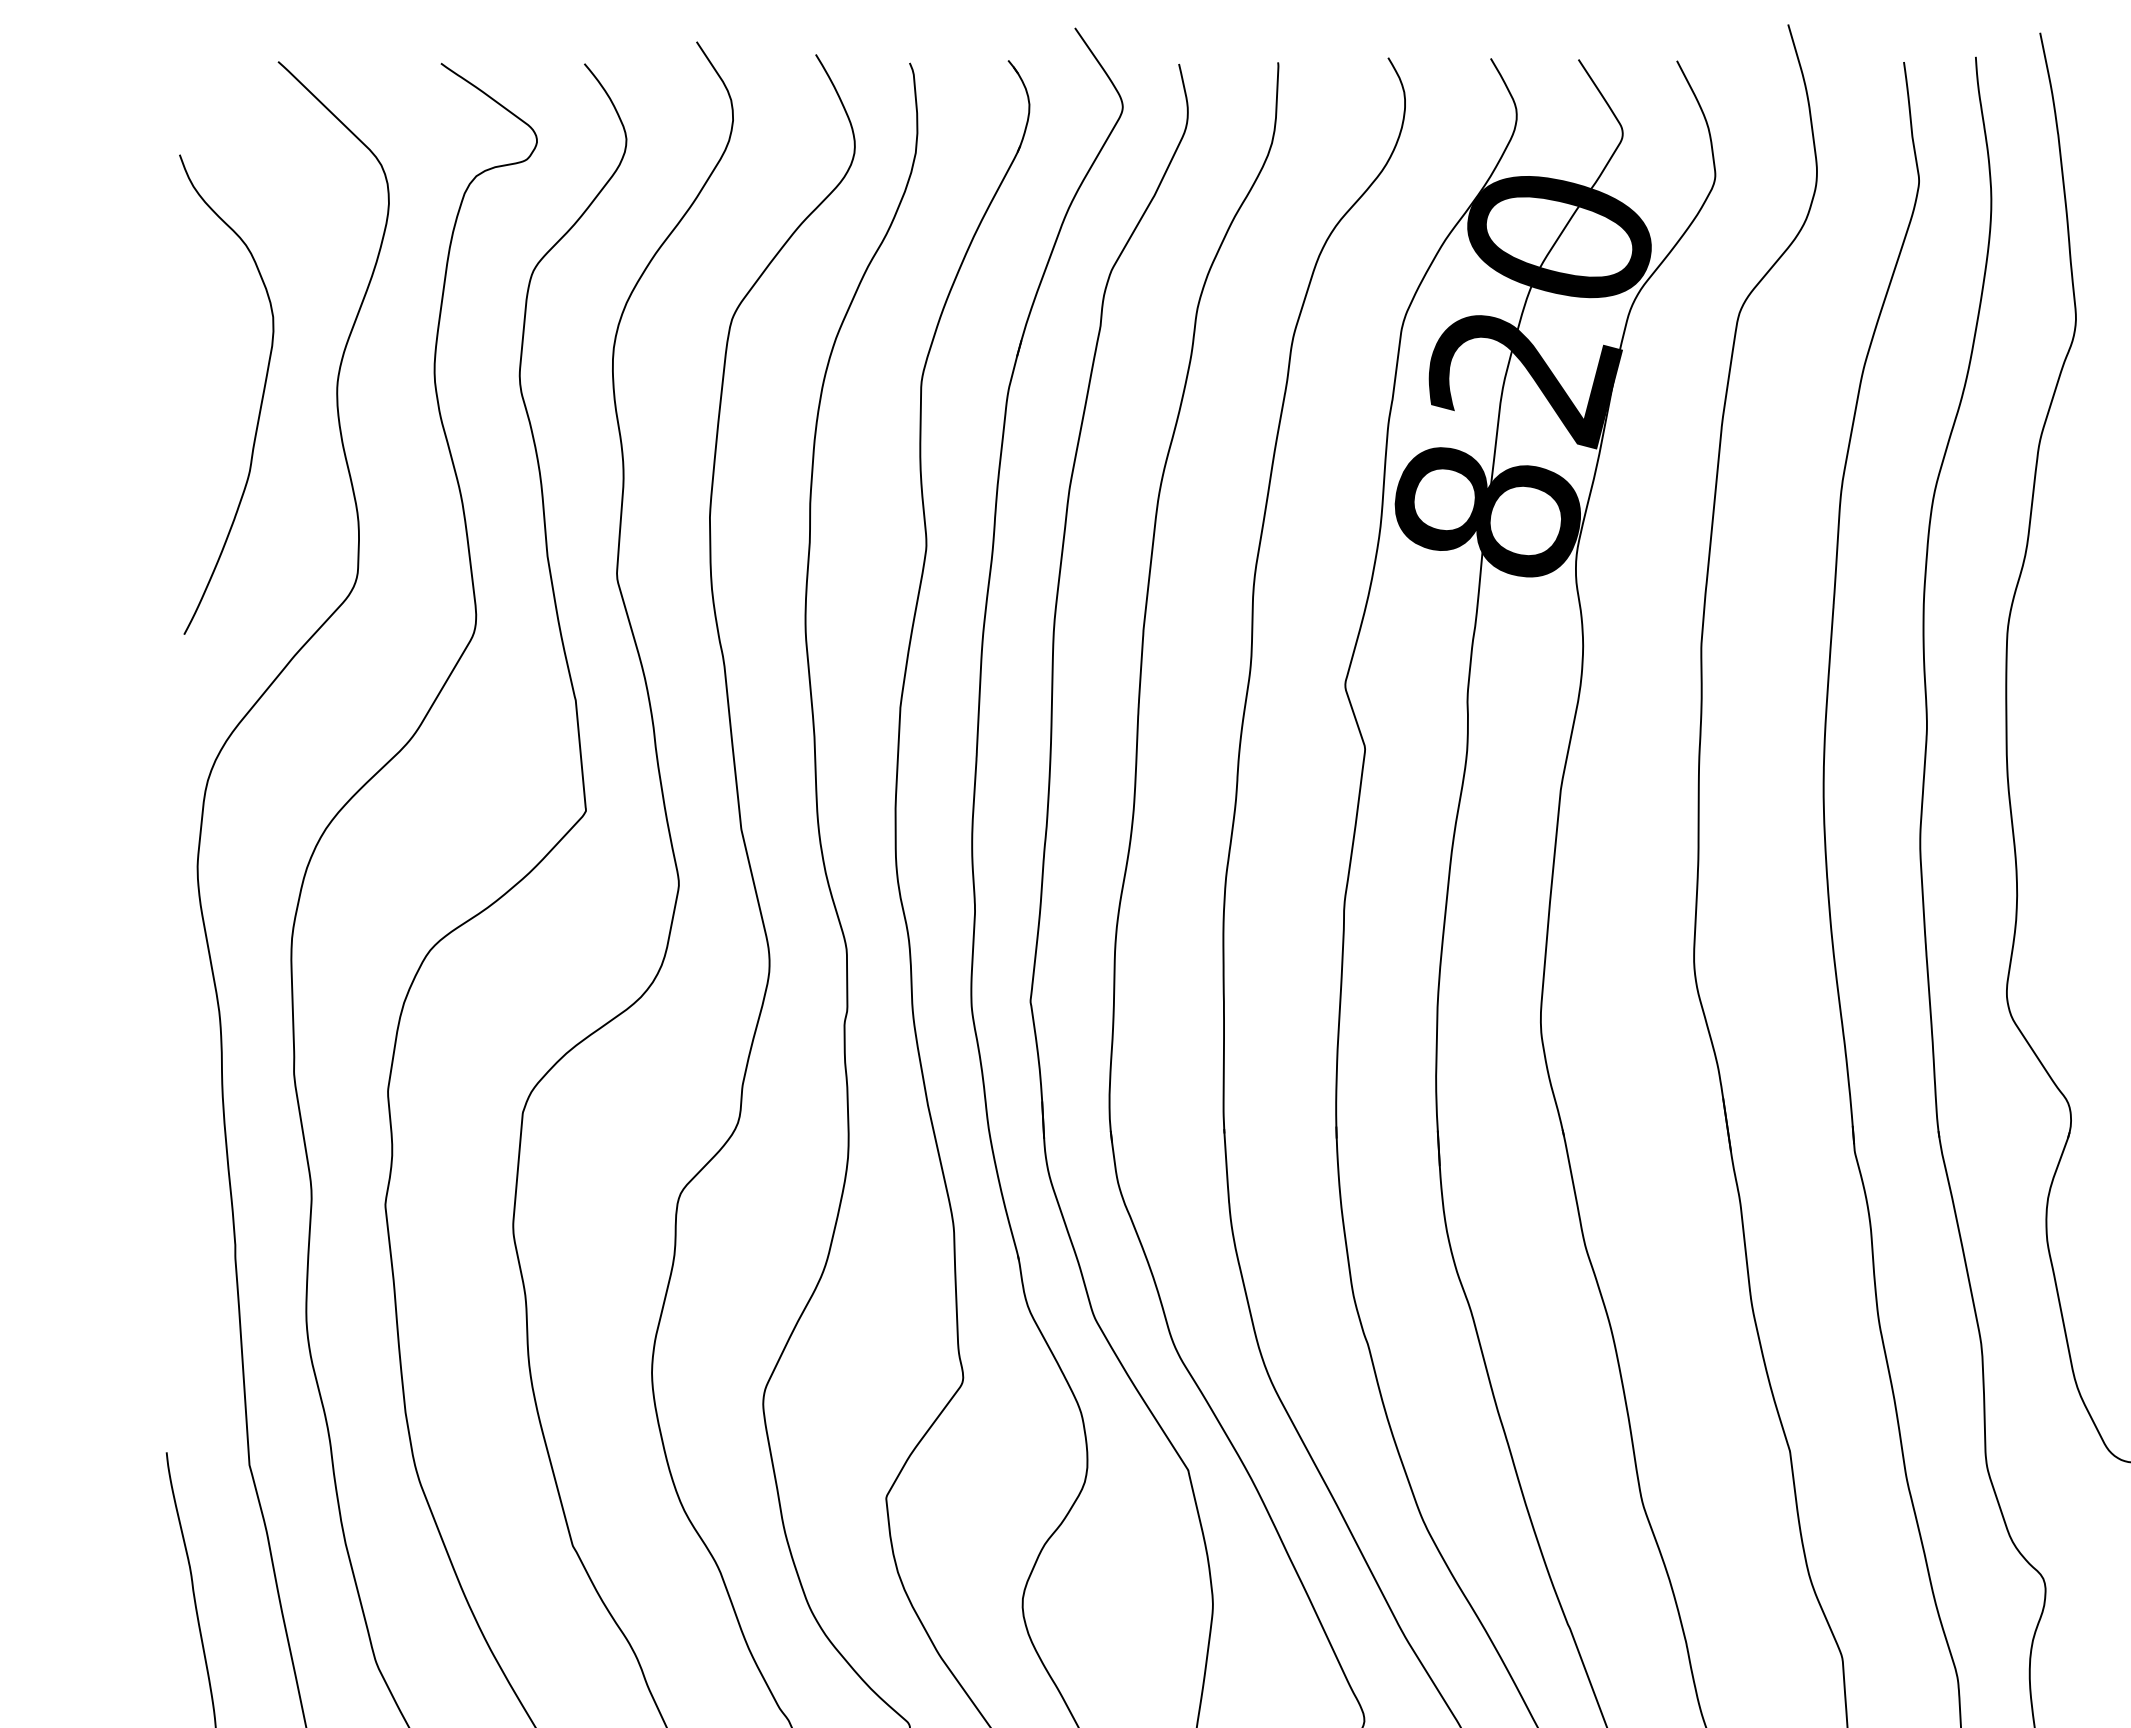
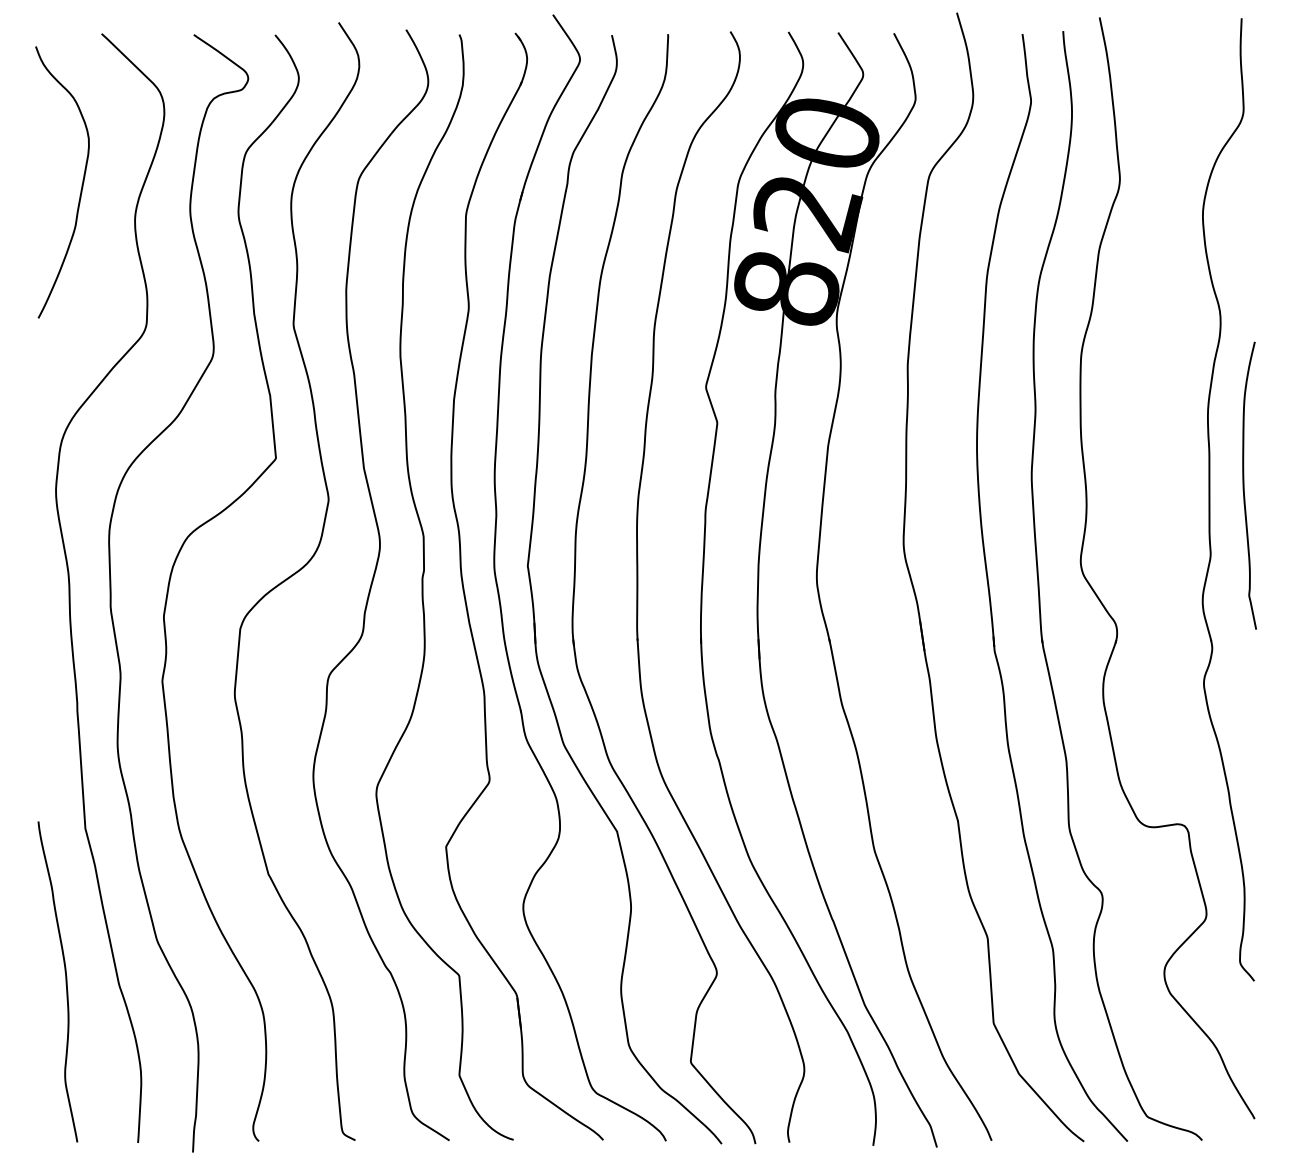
curve: (260, 398) -> (81, 184), moved

